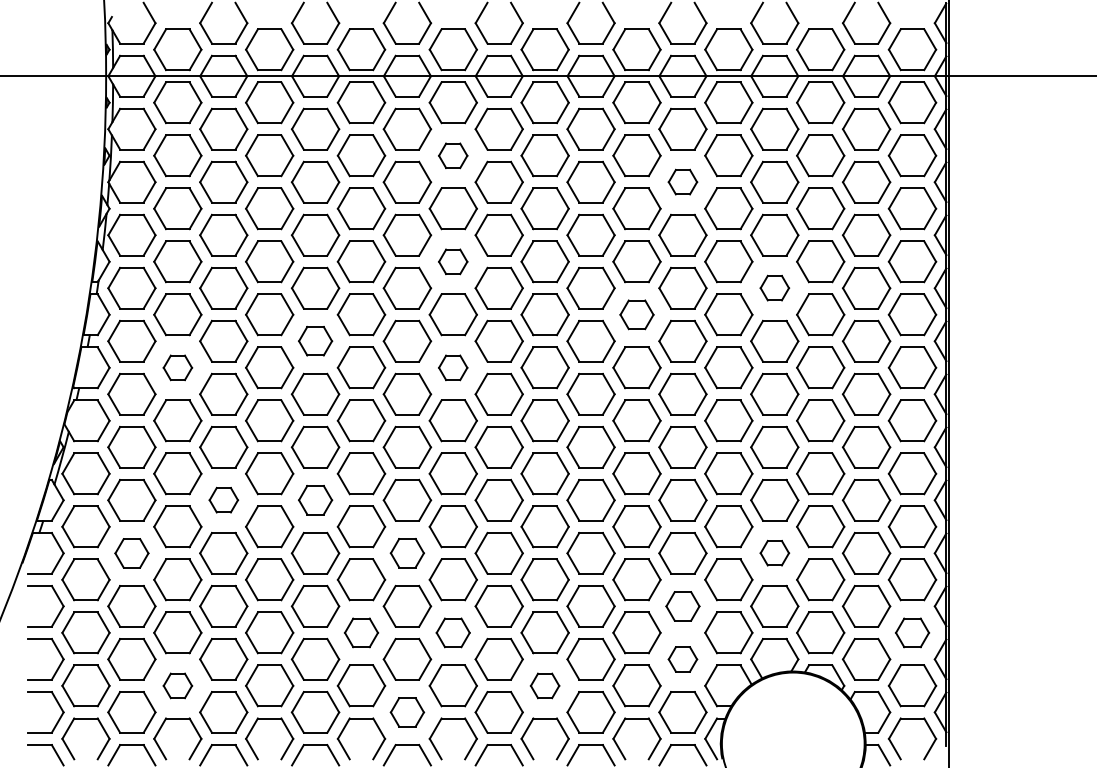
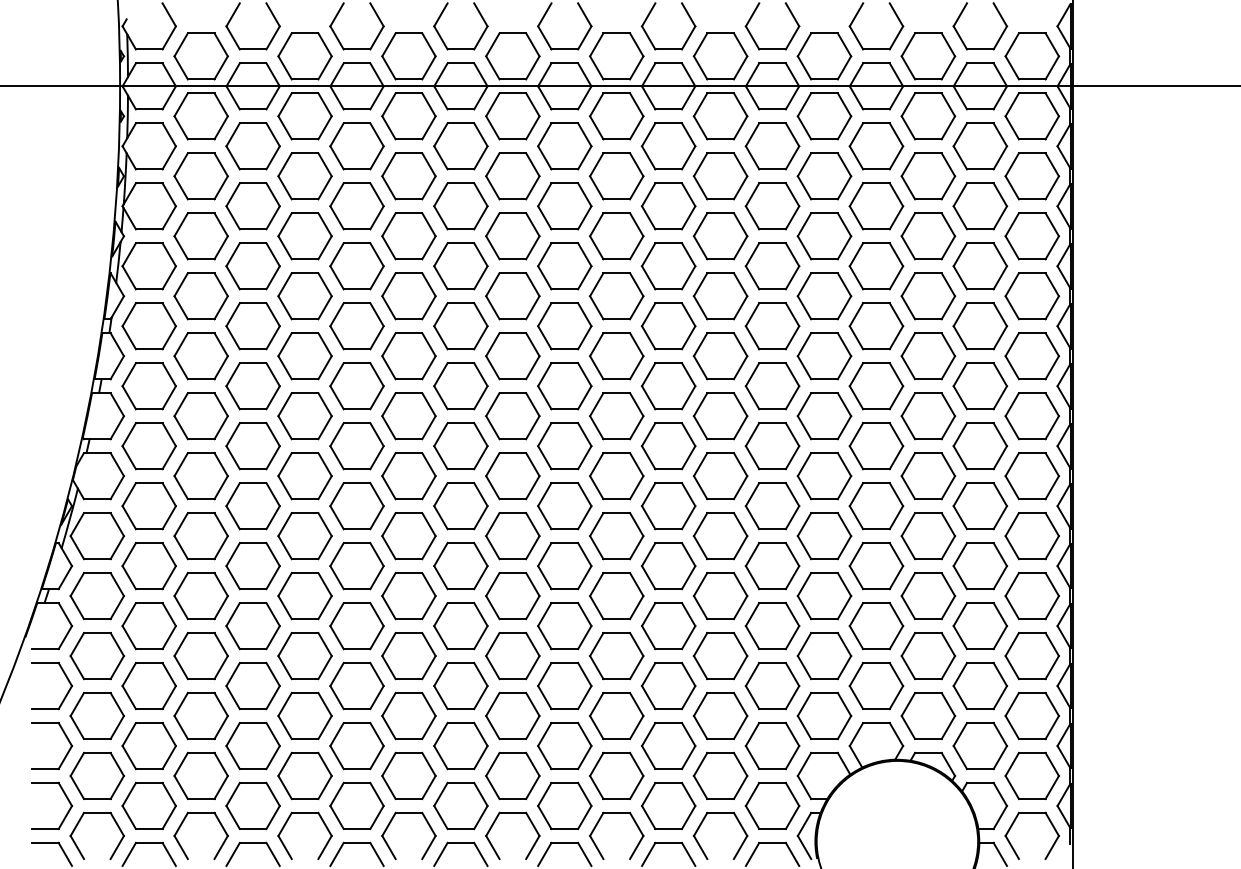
part: (452, 155) -> (511, 176), size x1.67
part: (682, 181) -> (772, 205), size x1.67
part: (452, 261) -> (511, 295), size x1.67
part: (774, 287) -> (876, 325), size x1.67
part: (636, 314) -> (720, 355), size x1.43
part: (315, 340) -> (356, 385), size x1.43
part: (177, 367) -> (200, 415), size x1.67
part: (452, 367) -> (511, 415), size x1.67
part: (223, 499) -> (252, 565), size x1.67
part: (315, 499) -> (356, 565), size x1.43
part: (407, 552) -> (461, 625), size x1.43
part: (774, 552) -> (876, 625), size x1.67
part: (131, 553) -> (148, 626), size x1.43
part: (682, 606) -> (772, 686), size x1.43
part: (361, 632) -> (408, 715), size x1.43
part: (452, 632) -> (511, 715), size x1.43
part: (912, 632) -> (1032, 715), size x1.43
part: (682, 659) -> (772, 746), size x1.67
part: (177, 685) -> (200, 775), size x1.67
part: (544, 685) -> (615, 775), size x1.67
part: (407, 712) -> (461, 806), size x1.43

